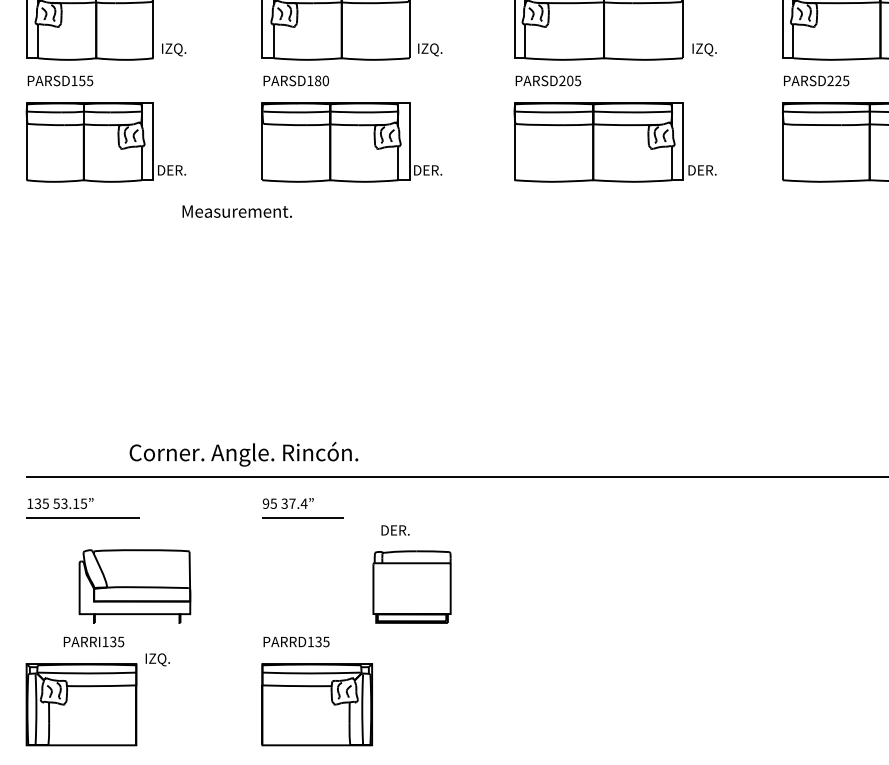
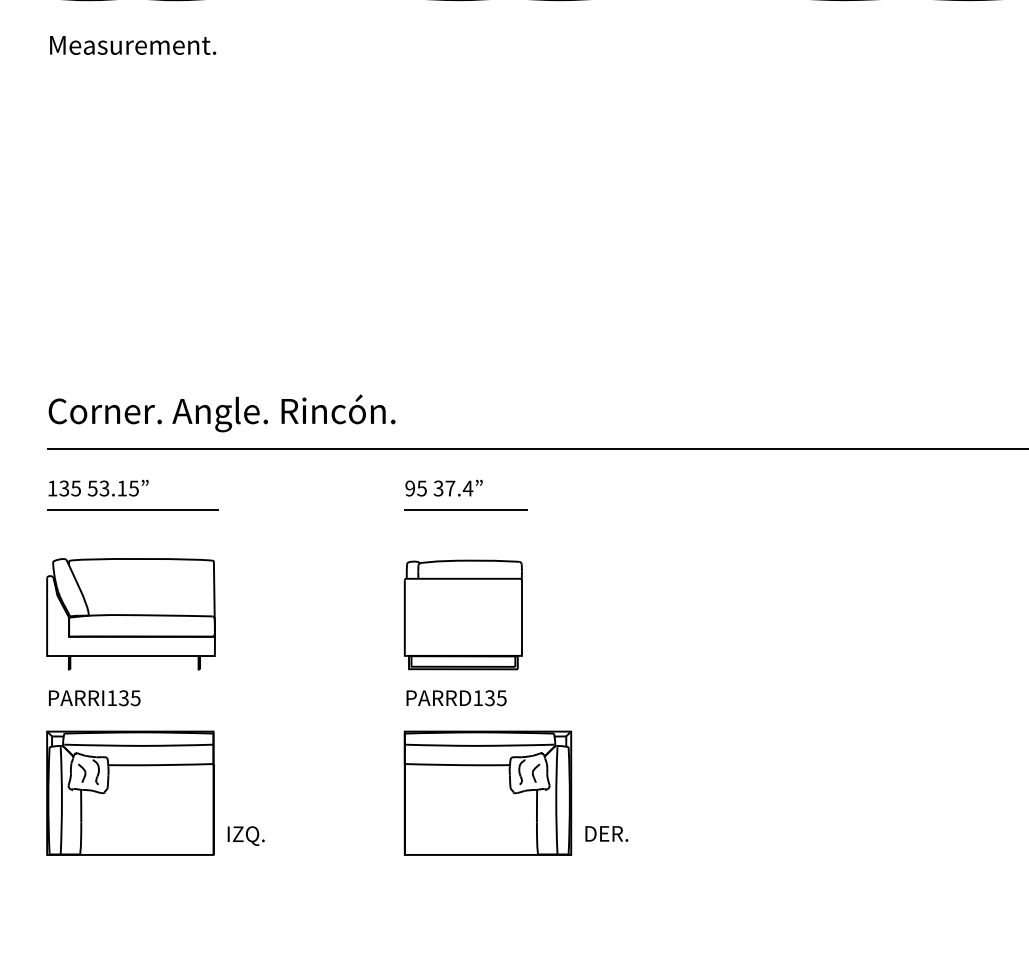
text: (236, 211) -> (131, 45), moved
text: (243, 453) -> (221, 412), moved
text: (395, 530) -> (606, 833), moved
part: (134, 586) -> (130, 614), moved
part: (411, 586) -> (462, 614), moved
text: (93, 641) -> (93, 697), moved
text: (157, 659) -> (245, 835), moved

